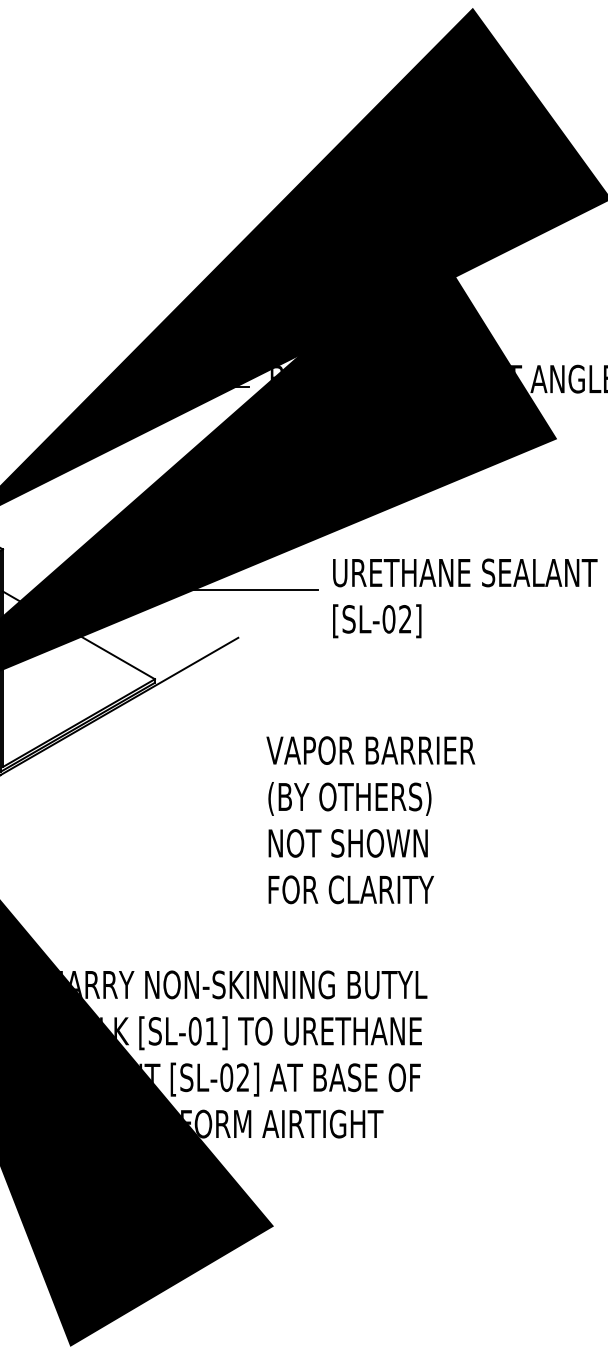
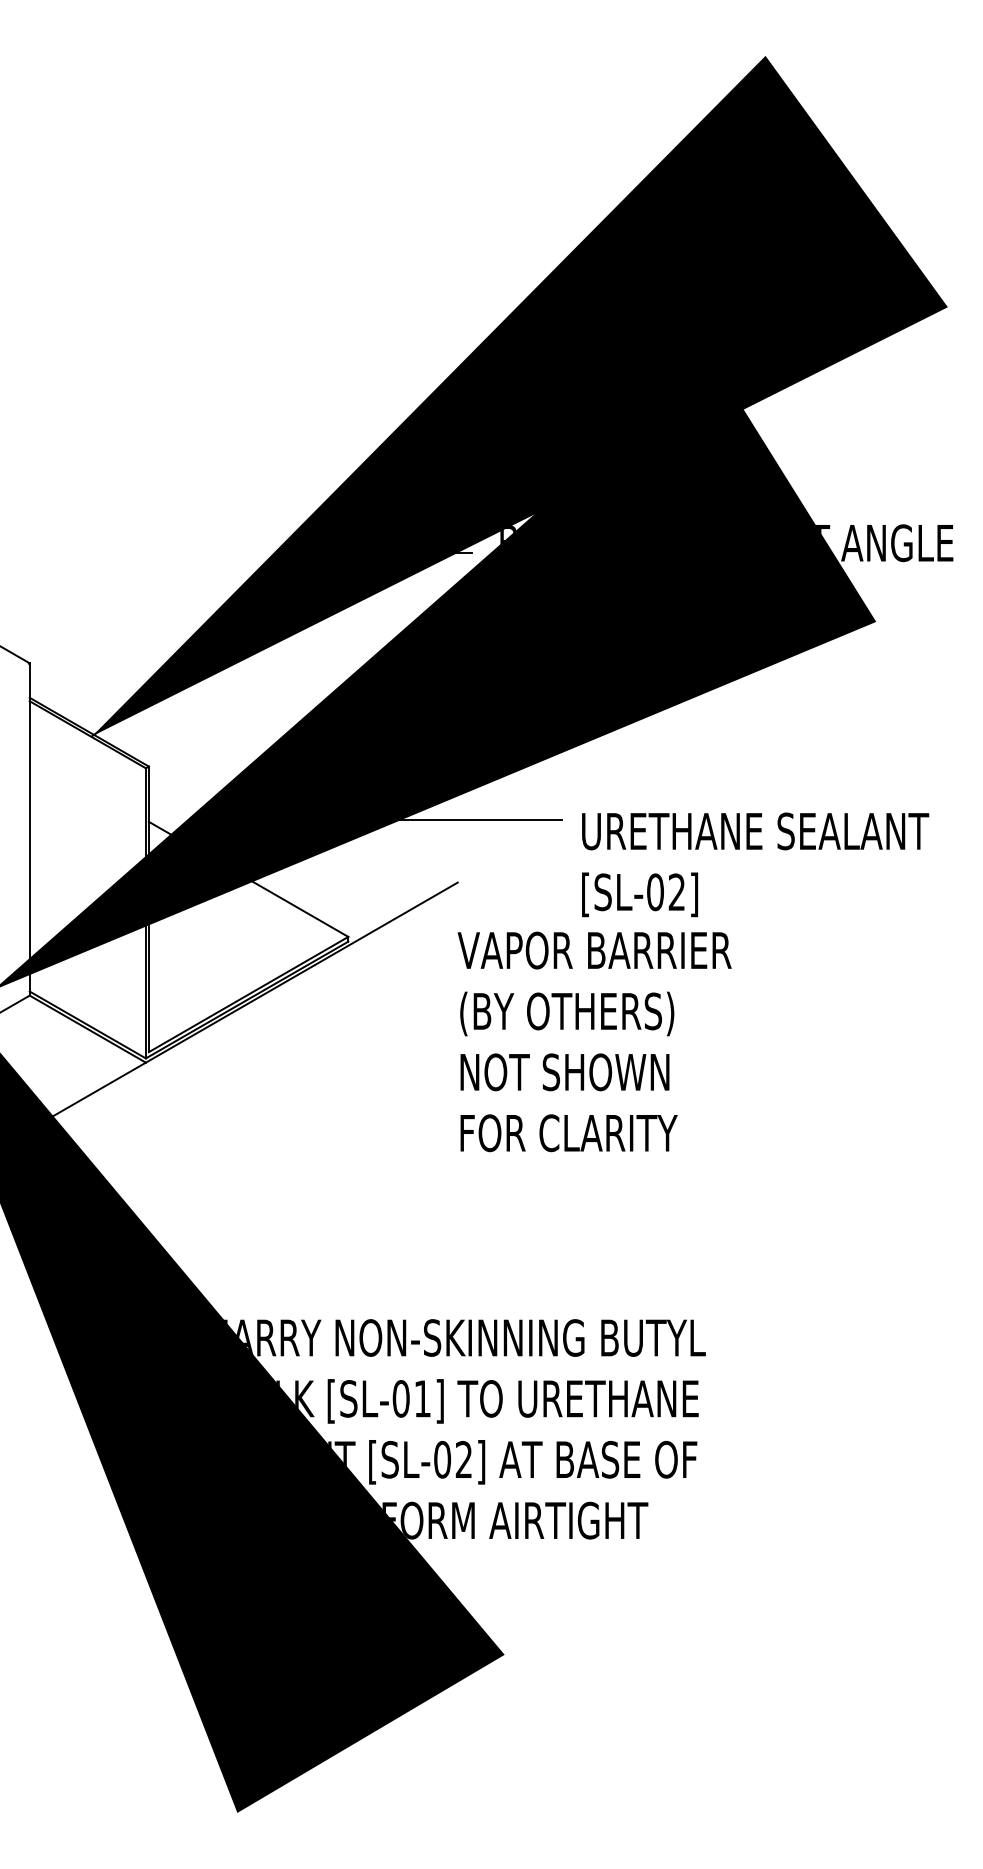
text: (465, 598) -> (755, 864), moved
text: (370, 819) -> (594, 1041), moved

